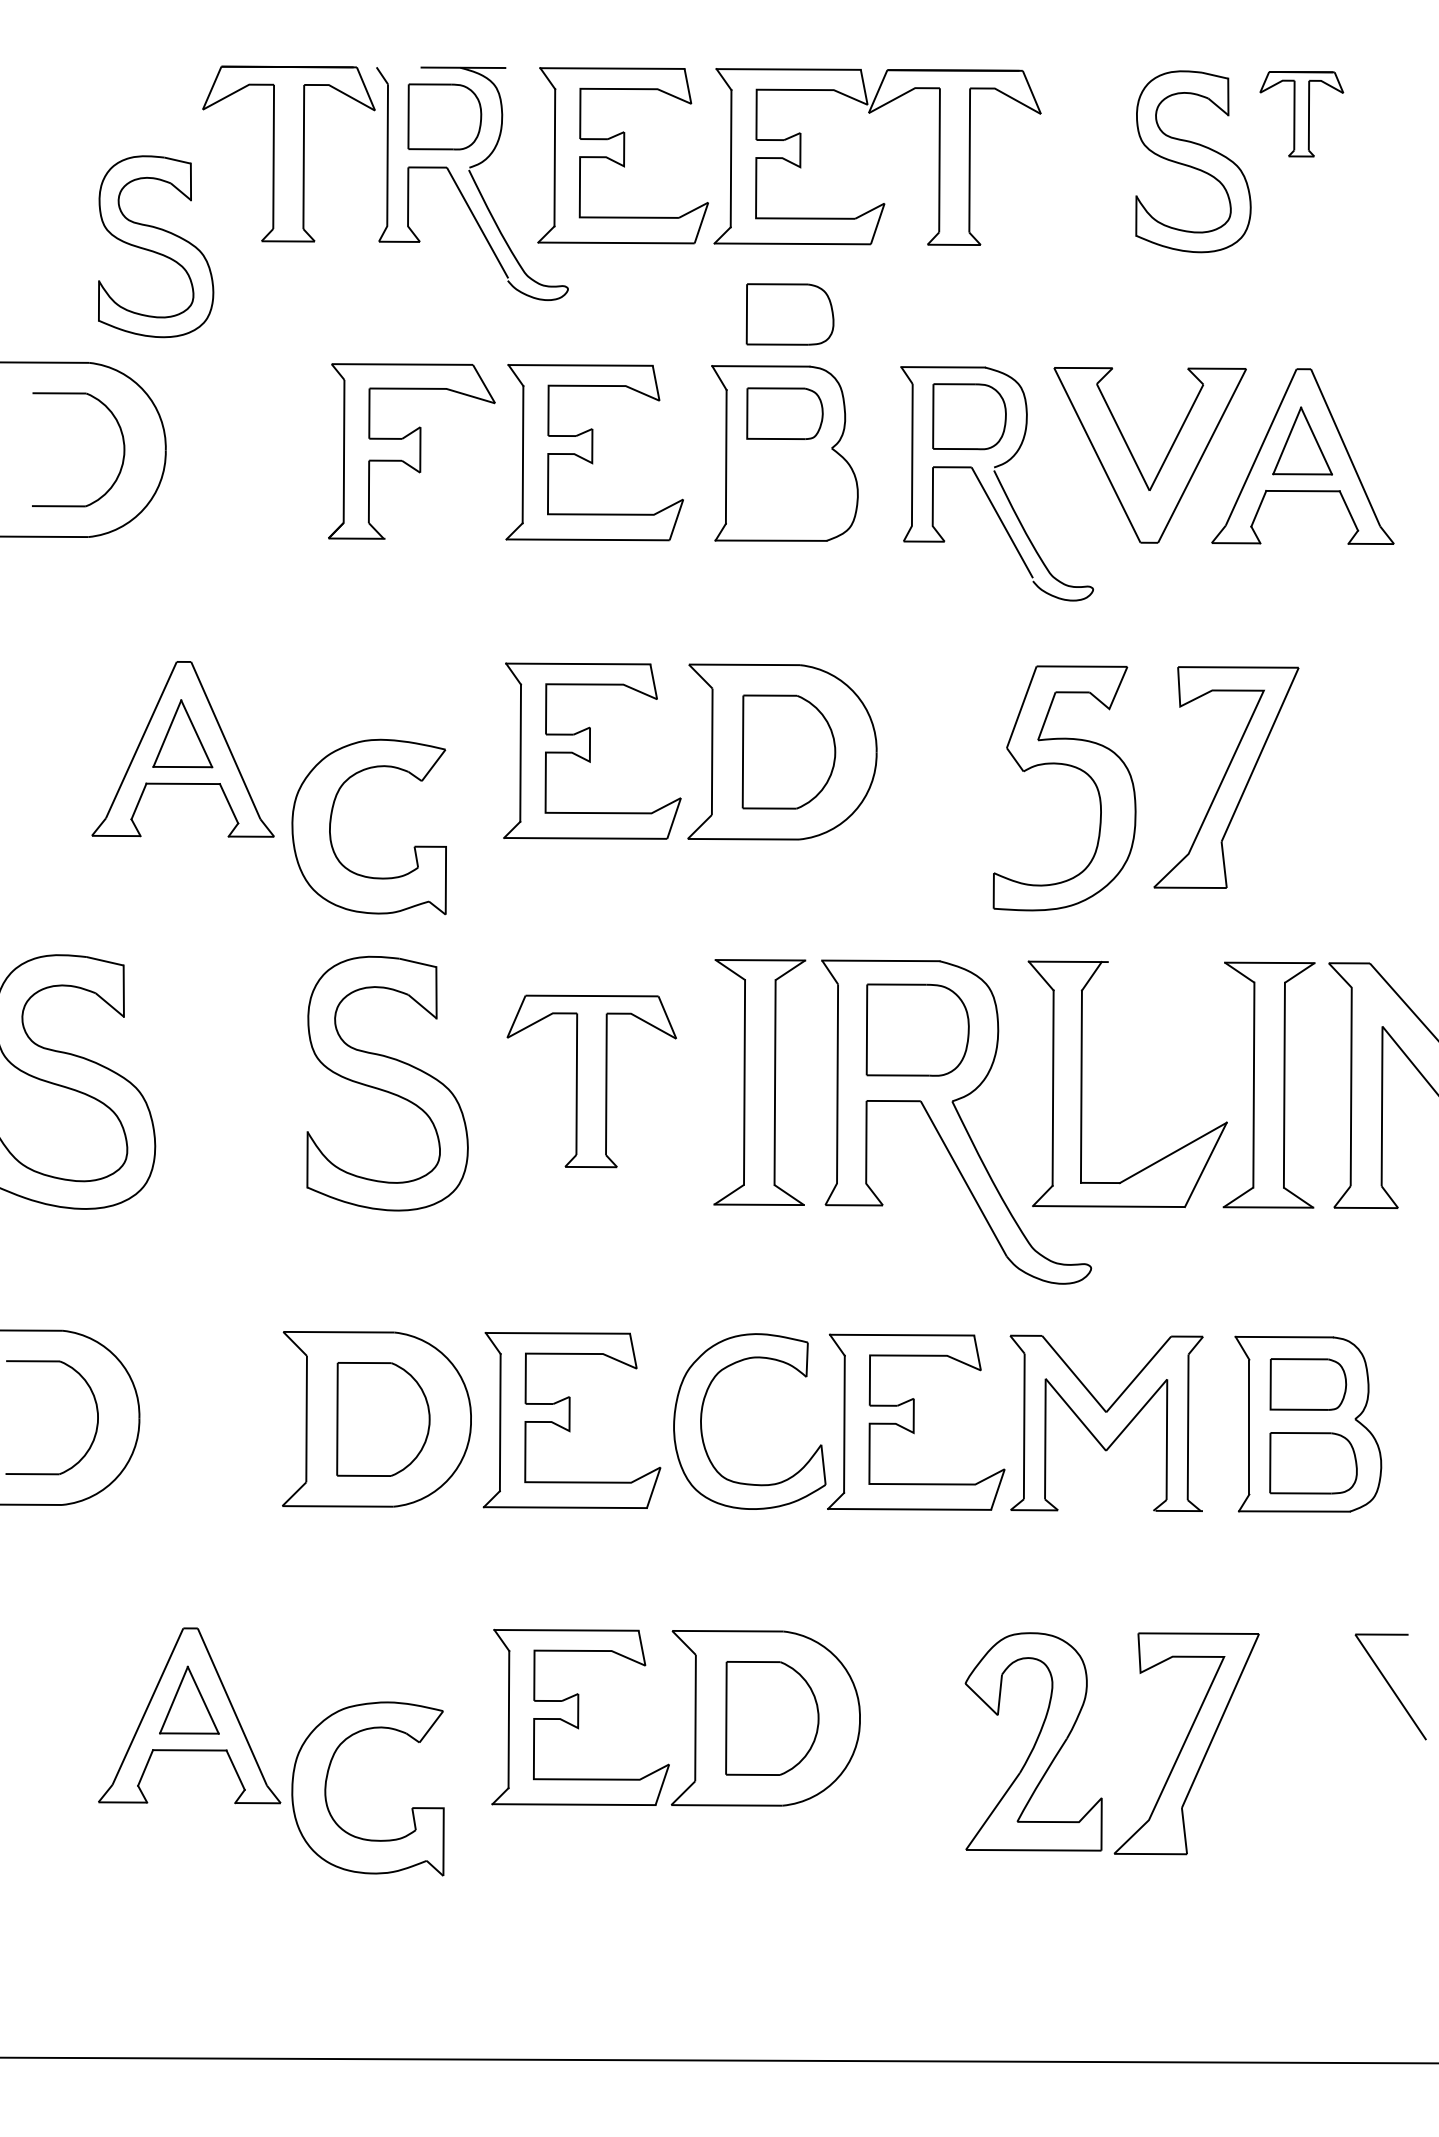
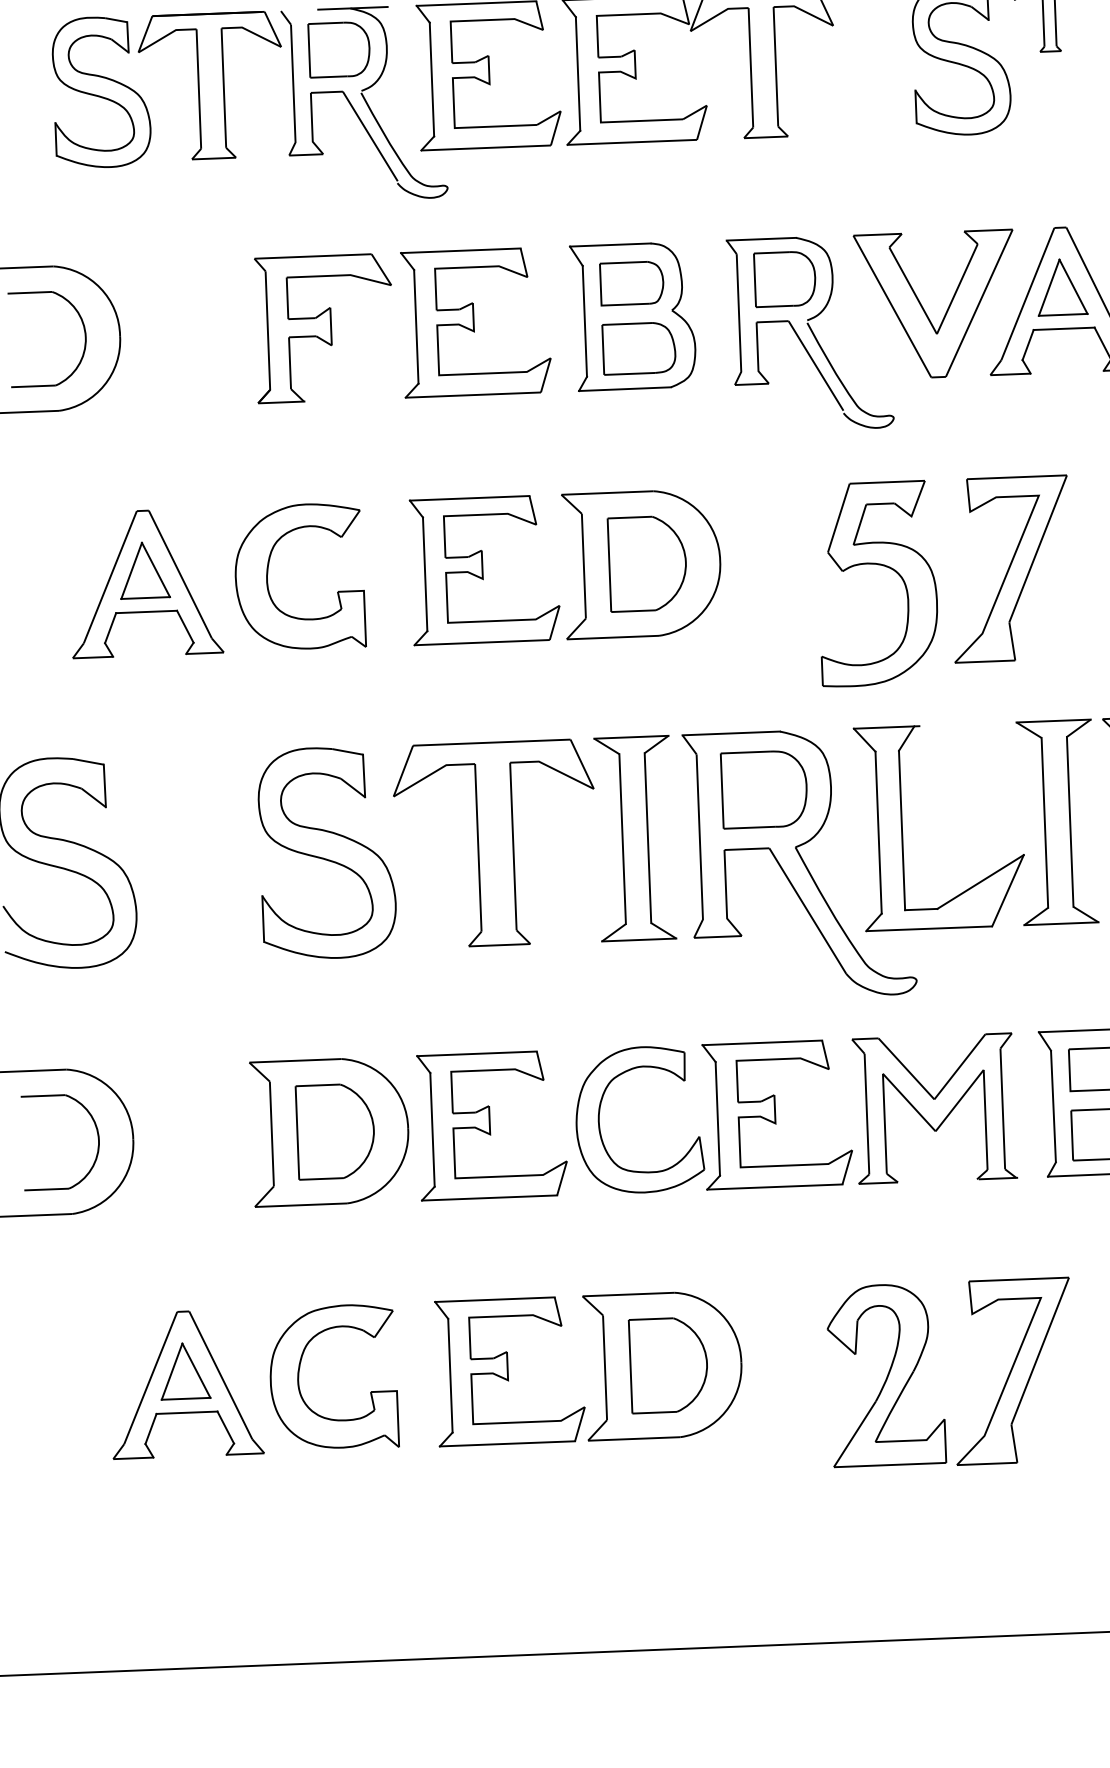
part: (156, 246) -> (101, 92), moved
part: (789, 314) -> (638, 348), moved
part: (331, 823) -> (268, 575), moved
part: (591, 1081) -> (495, 843), size x1.43
part: (327, 1780) -> (299, 1372), moved

